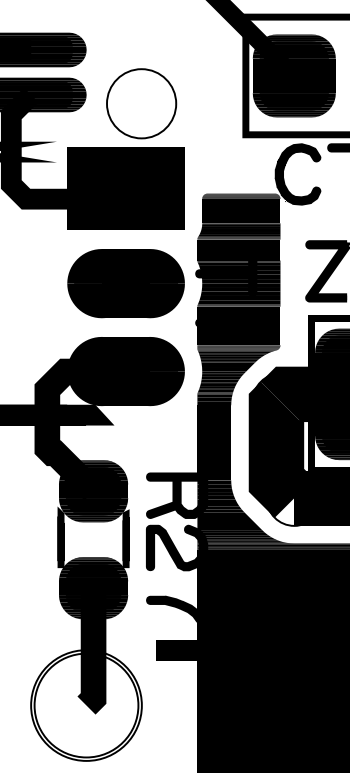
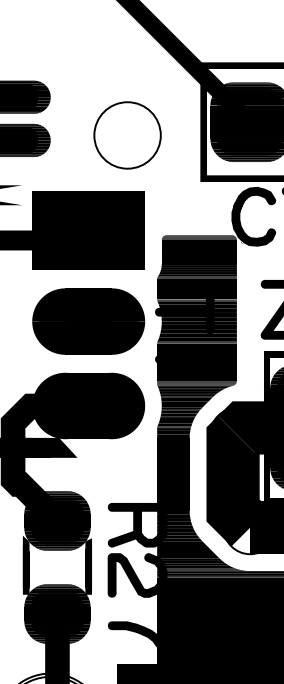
part: (141, 103) -> (127, 135), moved

